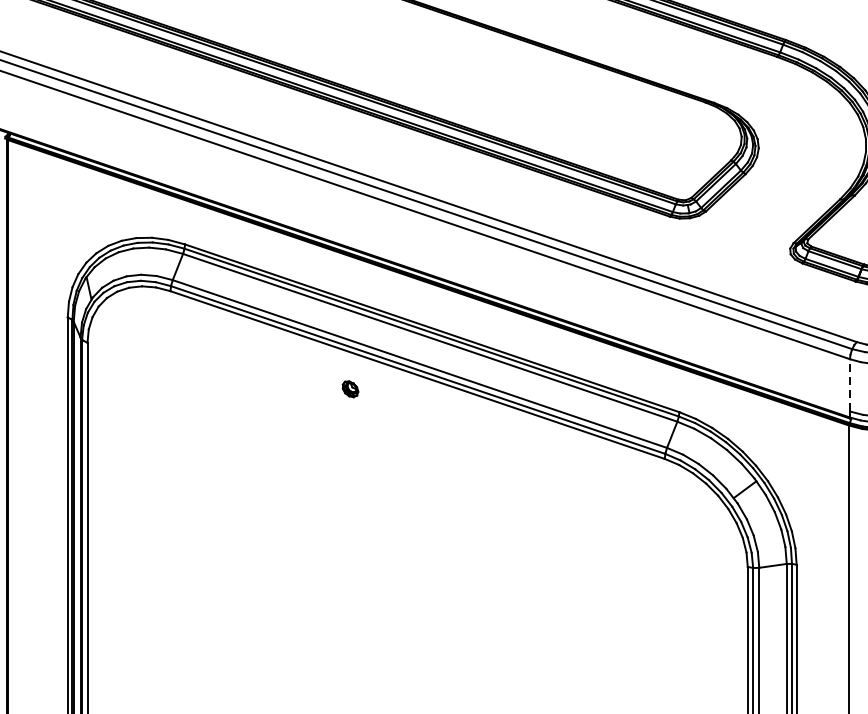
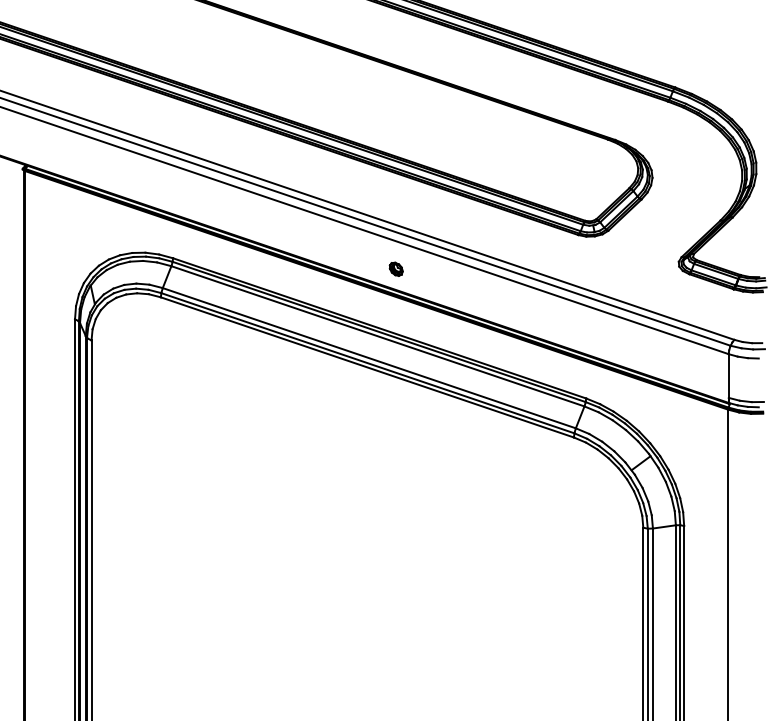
line: (849, 385) -> (728, 376), dashed -> solid
part: (349, 388) -> (395, 268), moved

